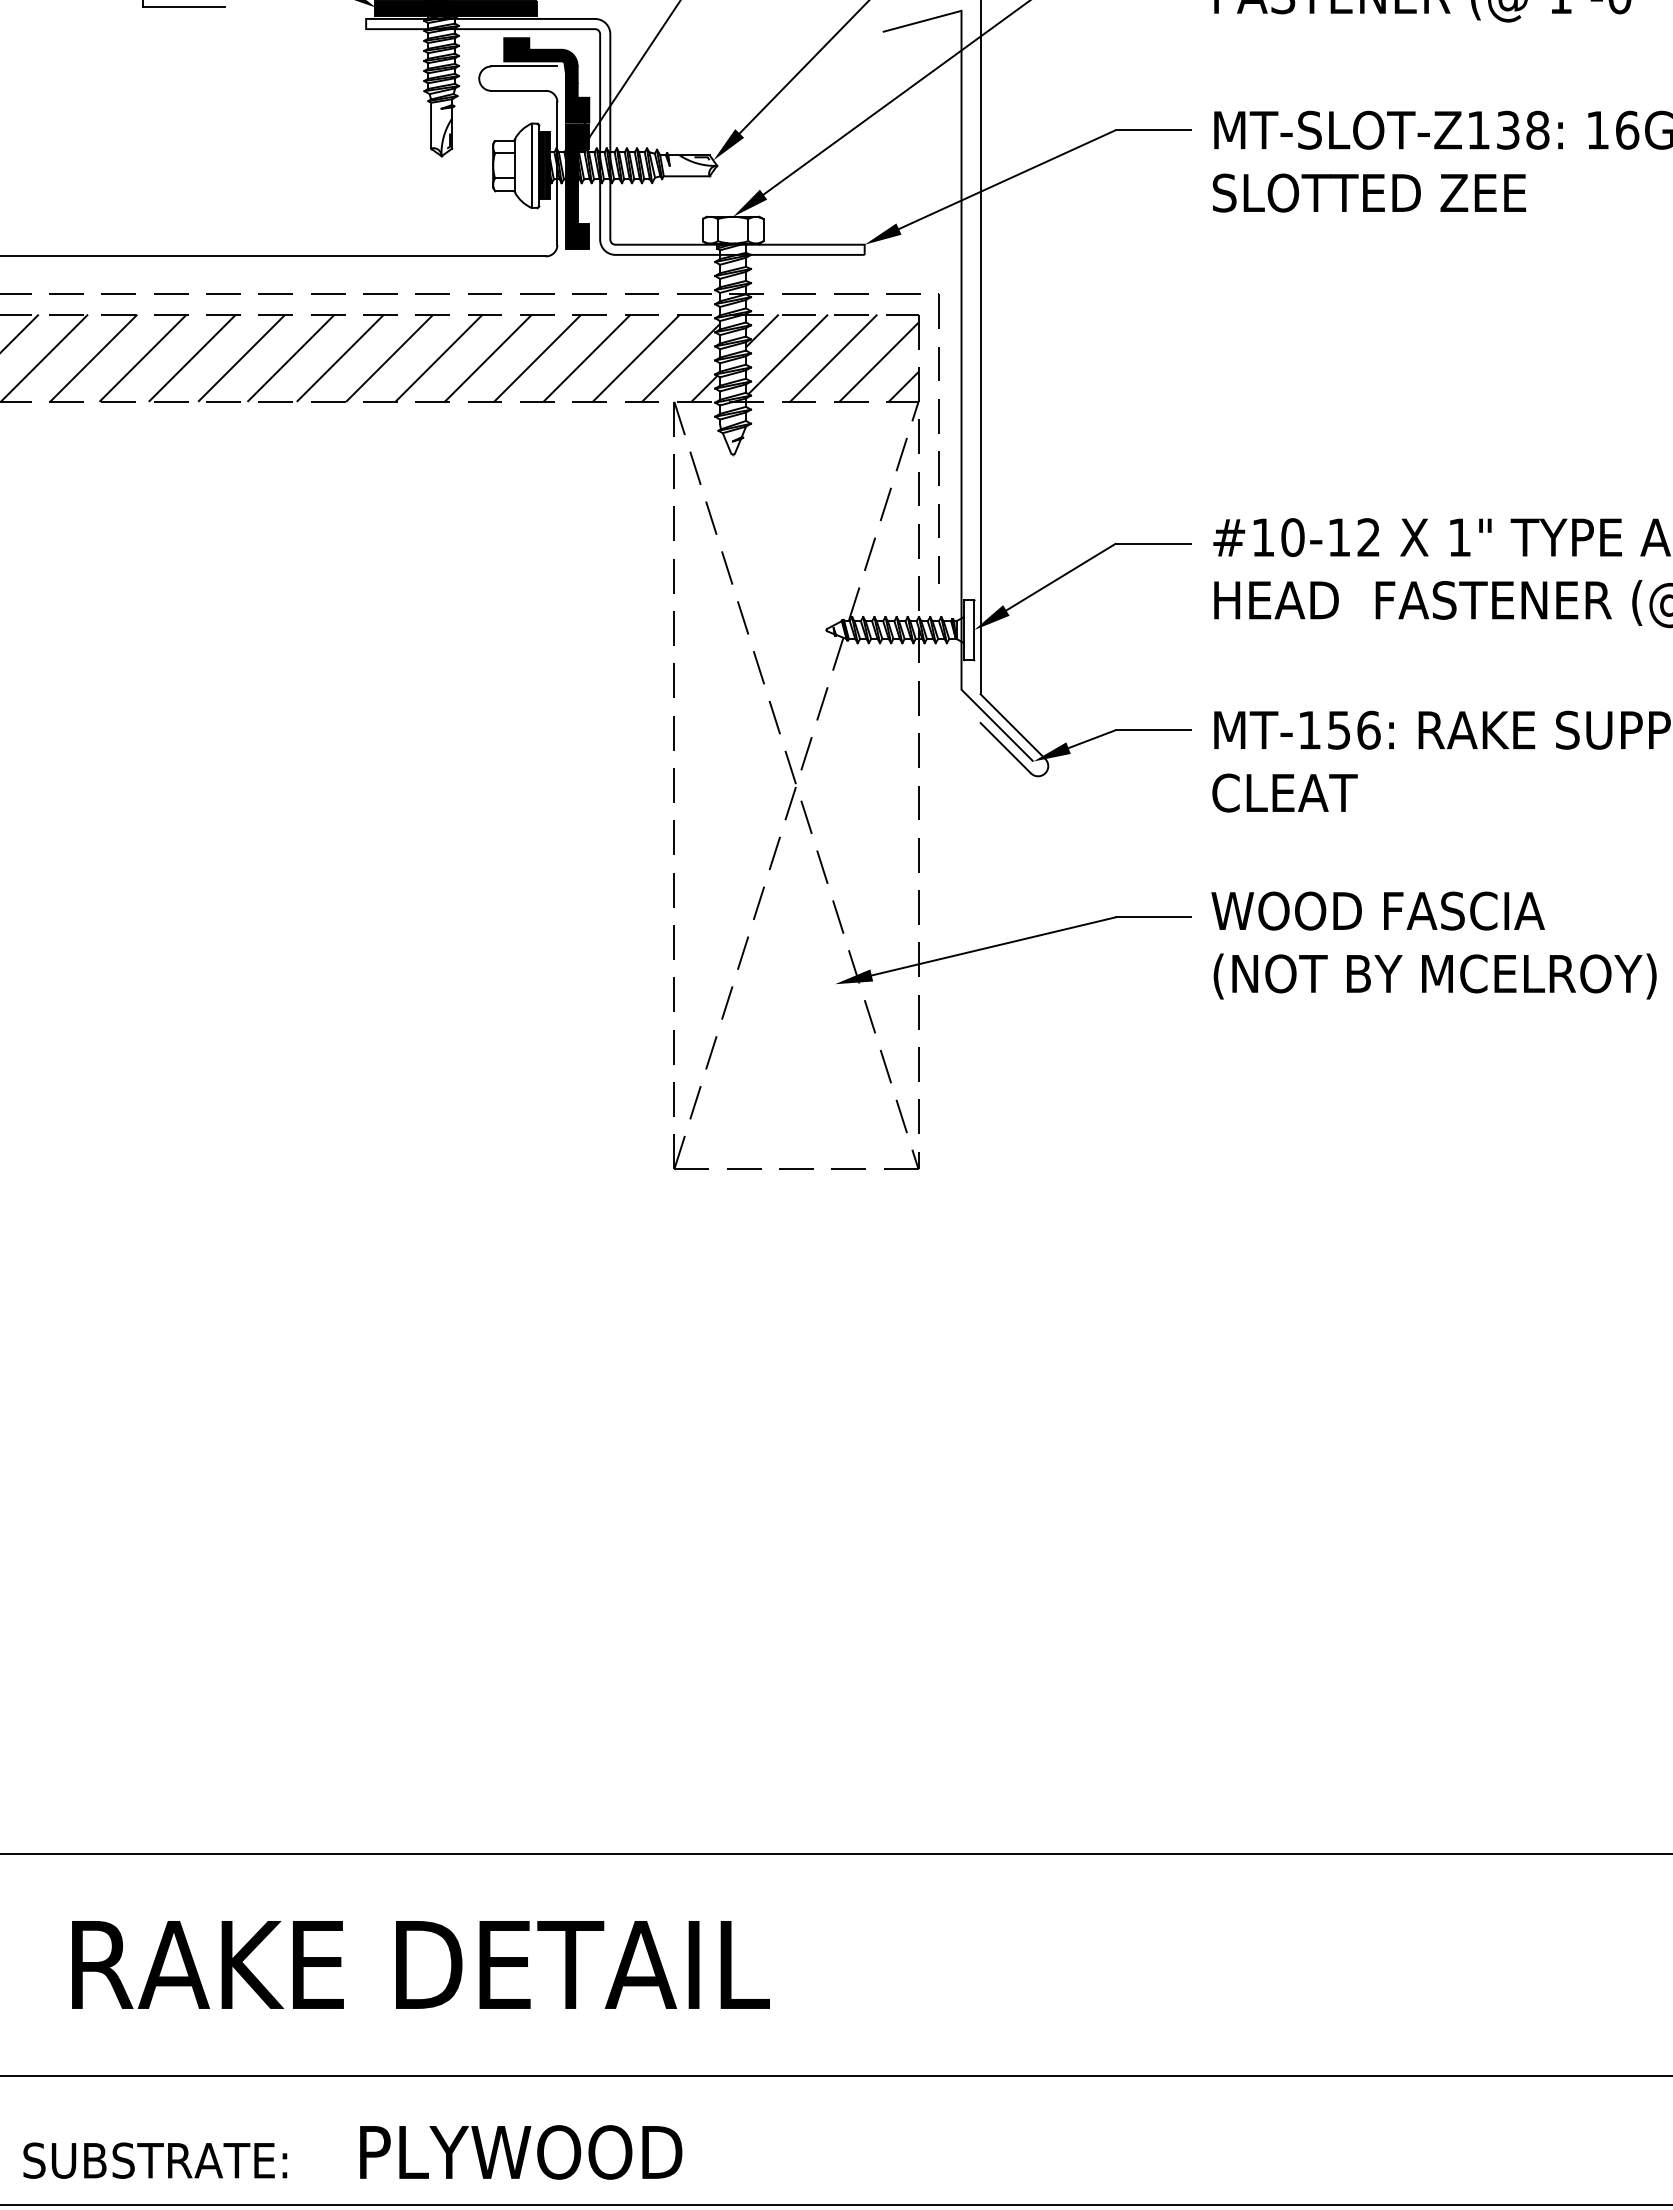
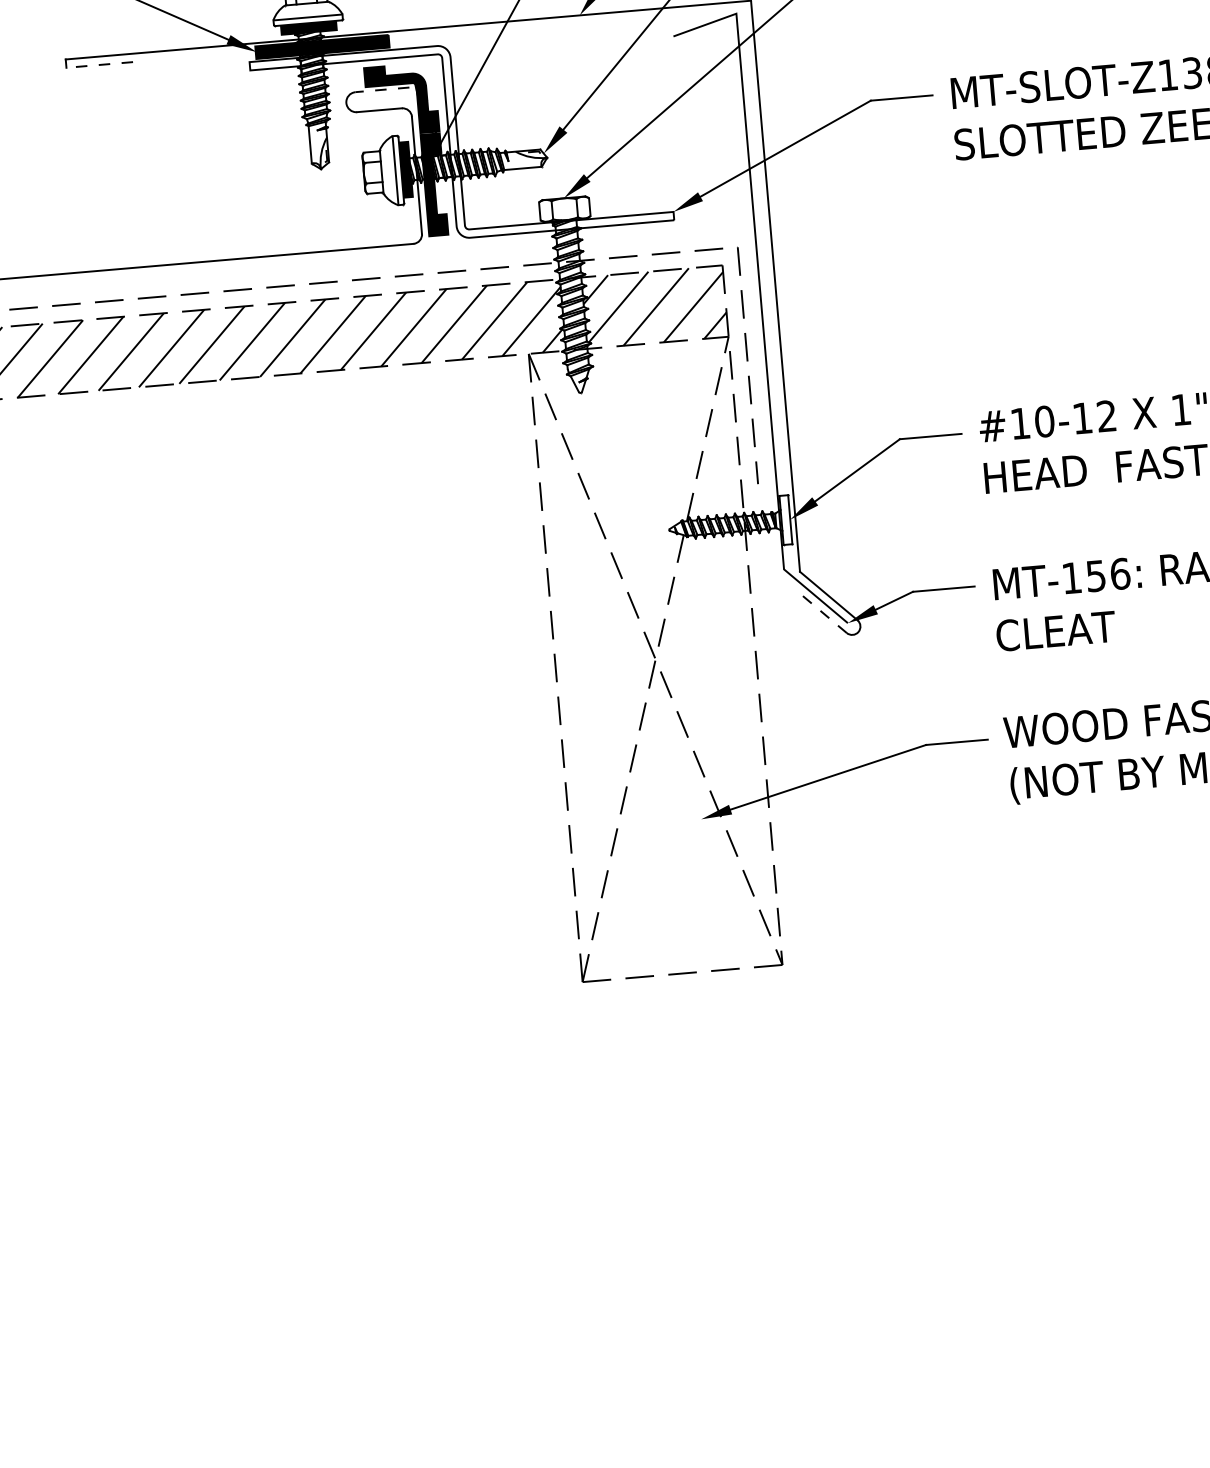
line: (184, 6) -> (100, 64), solid -> dashed
line: (524, 66) -> (382, 89), solid -> dashed
line: (1005, 748) -> (824, 614), solid -> dashed

